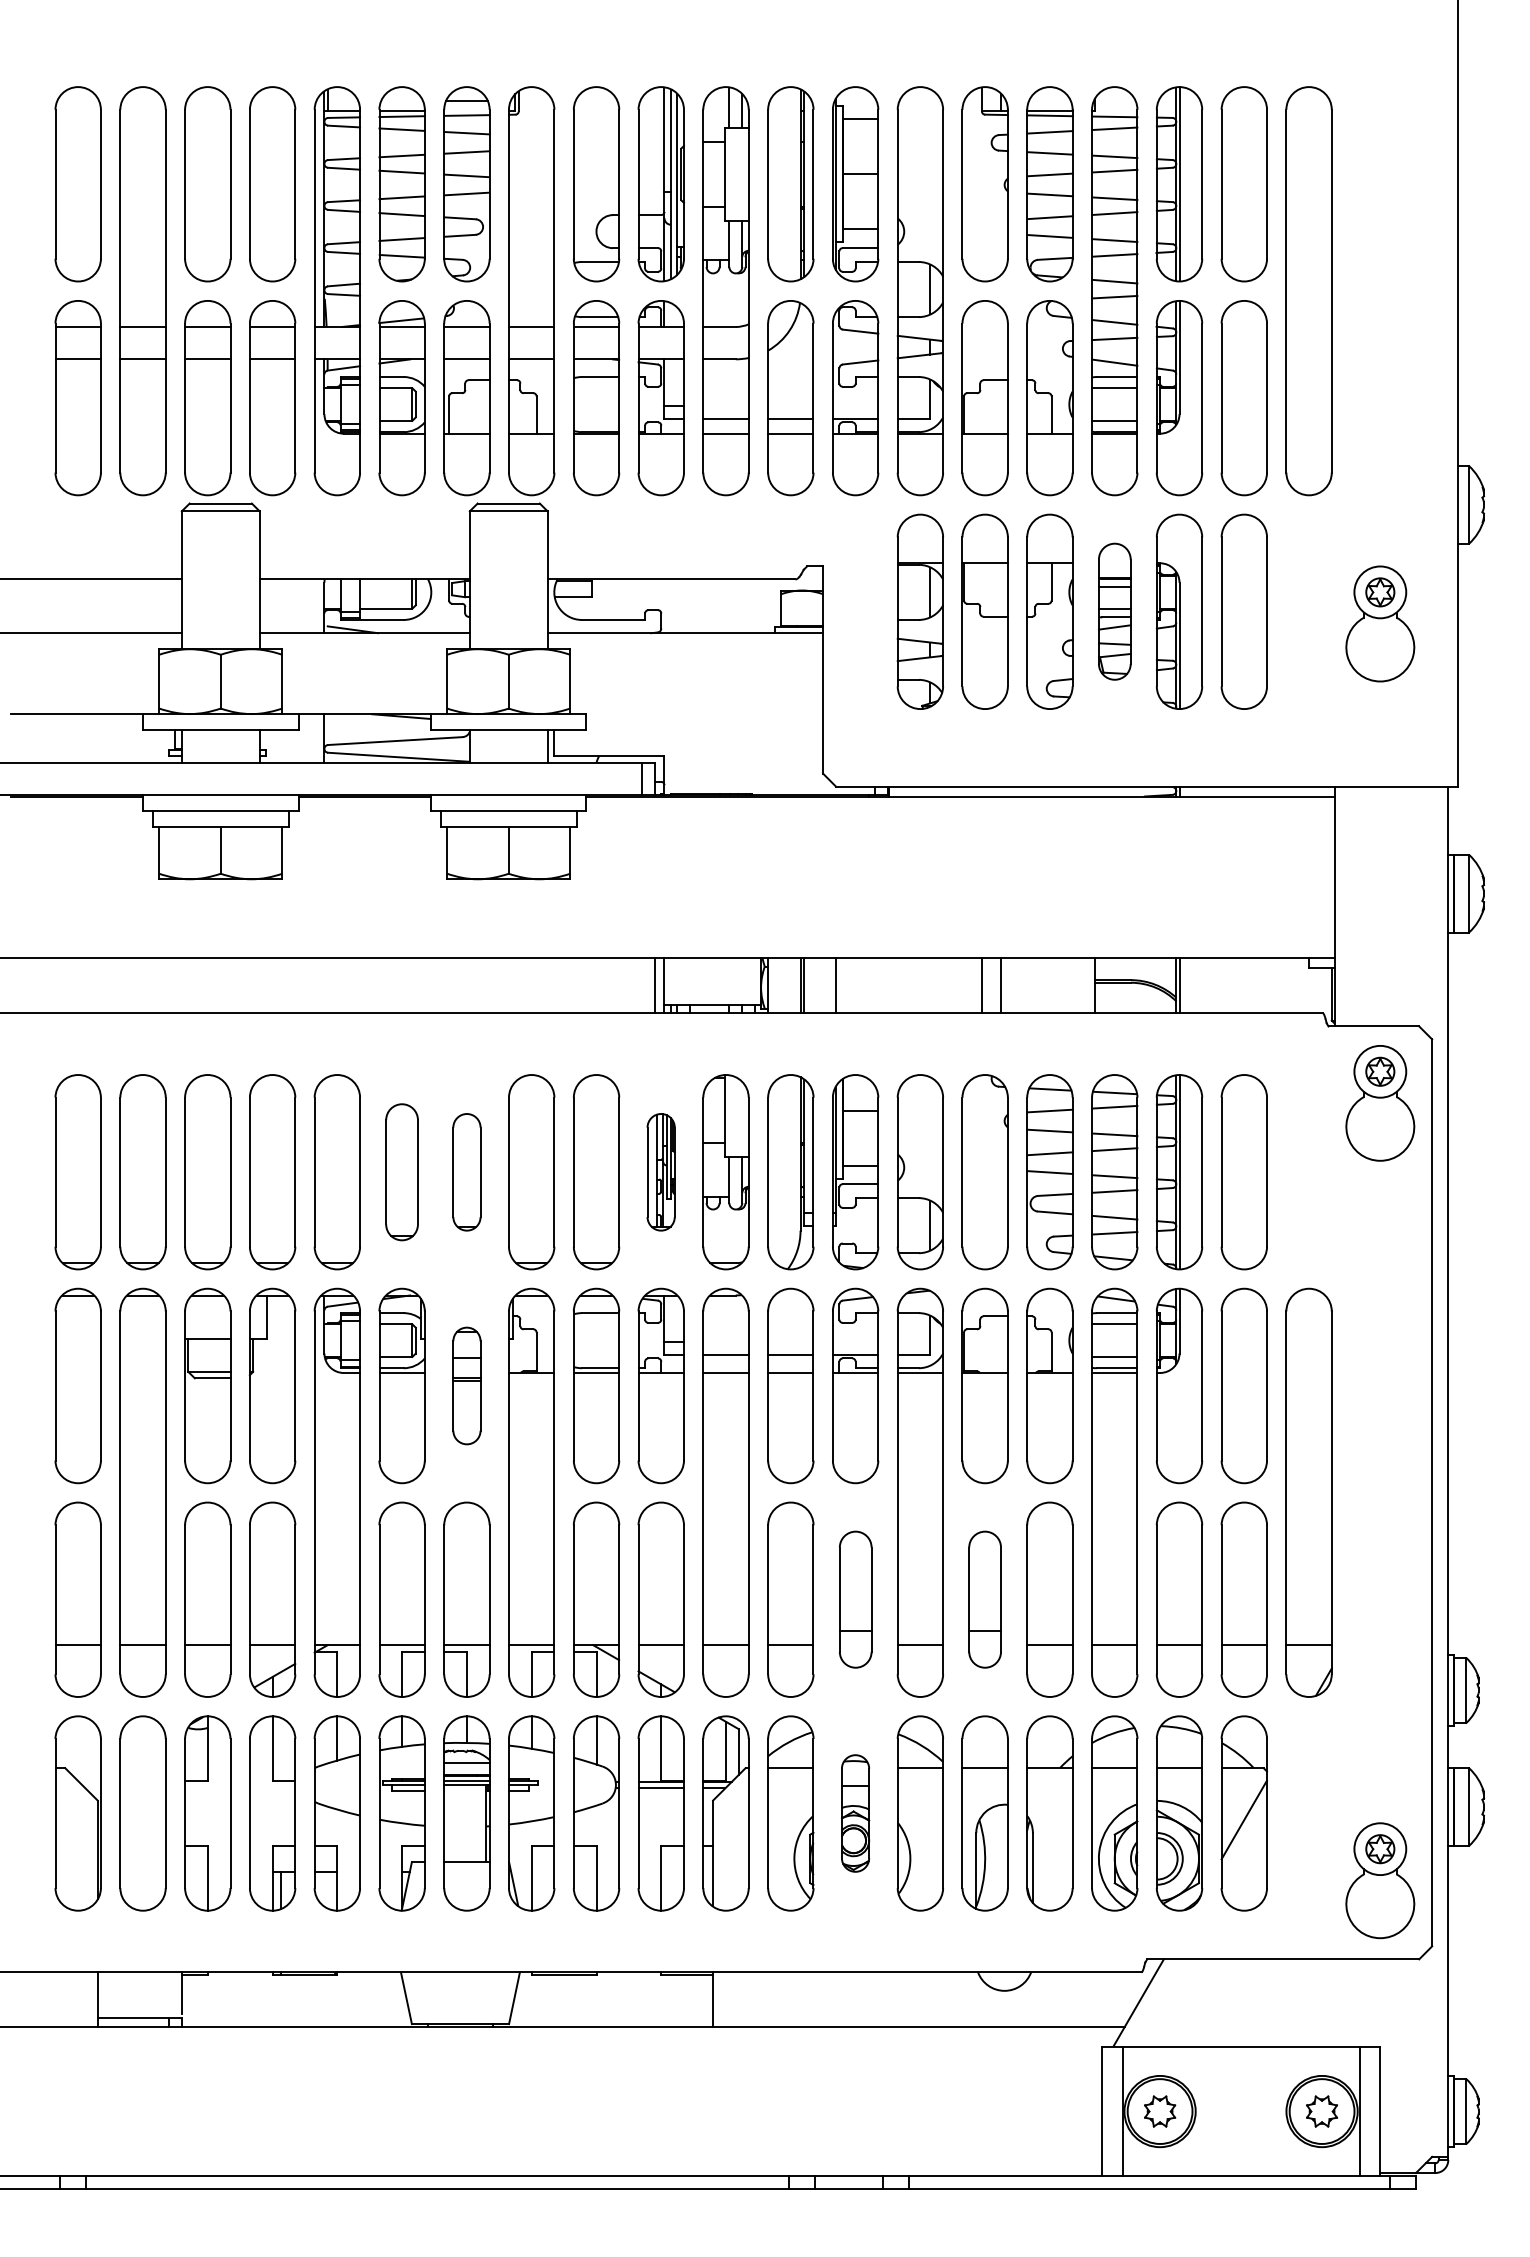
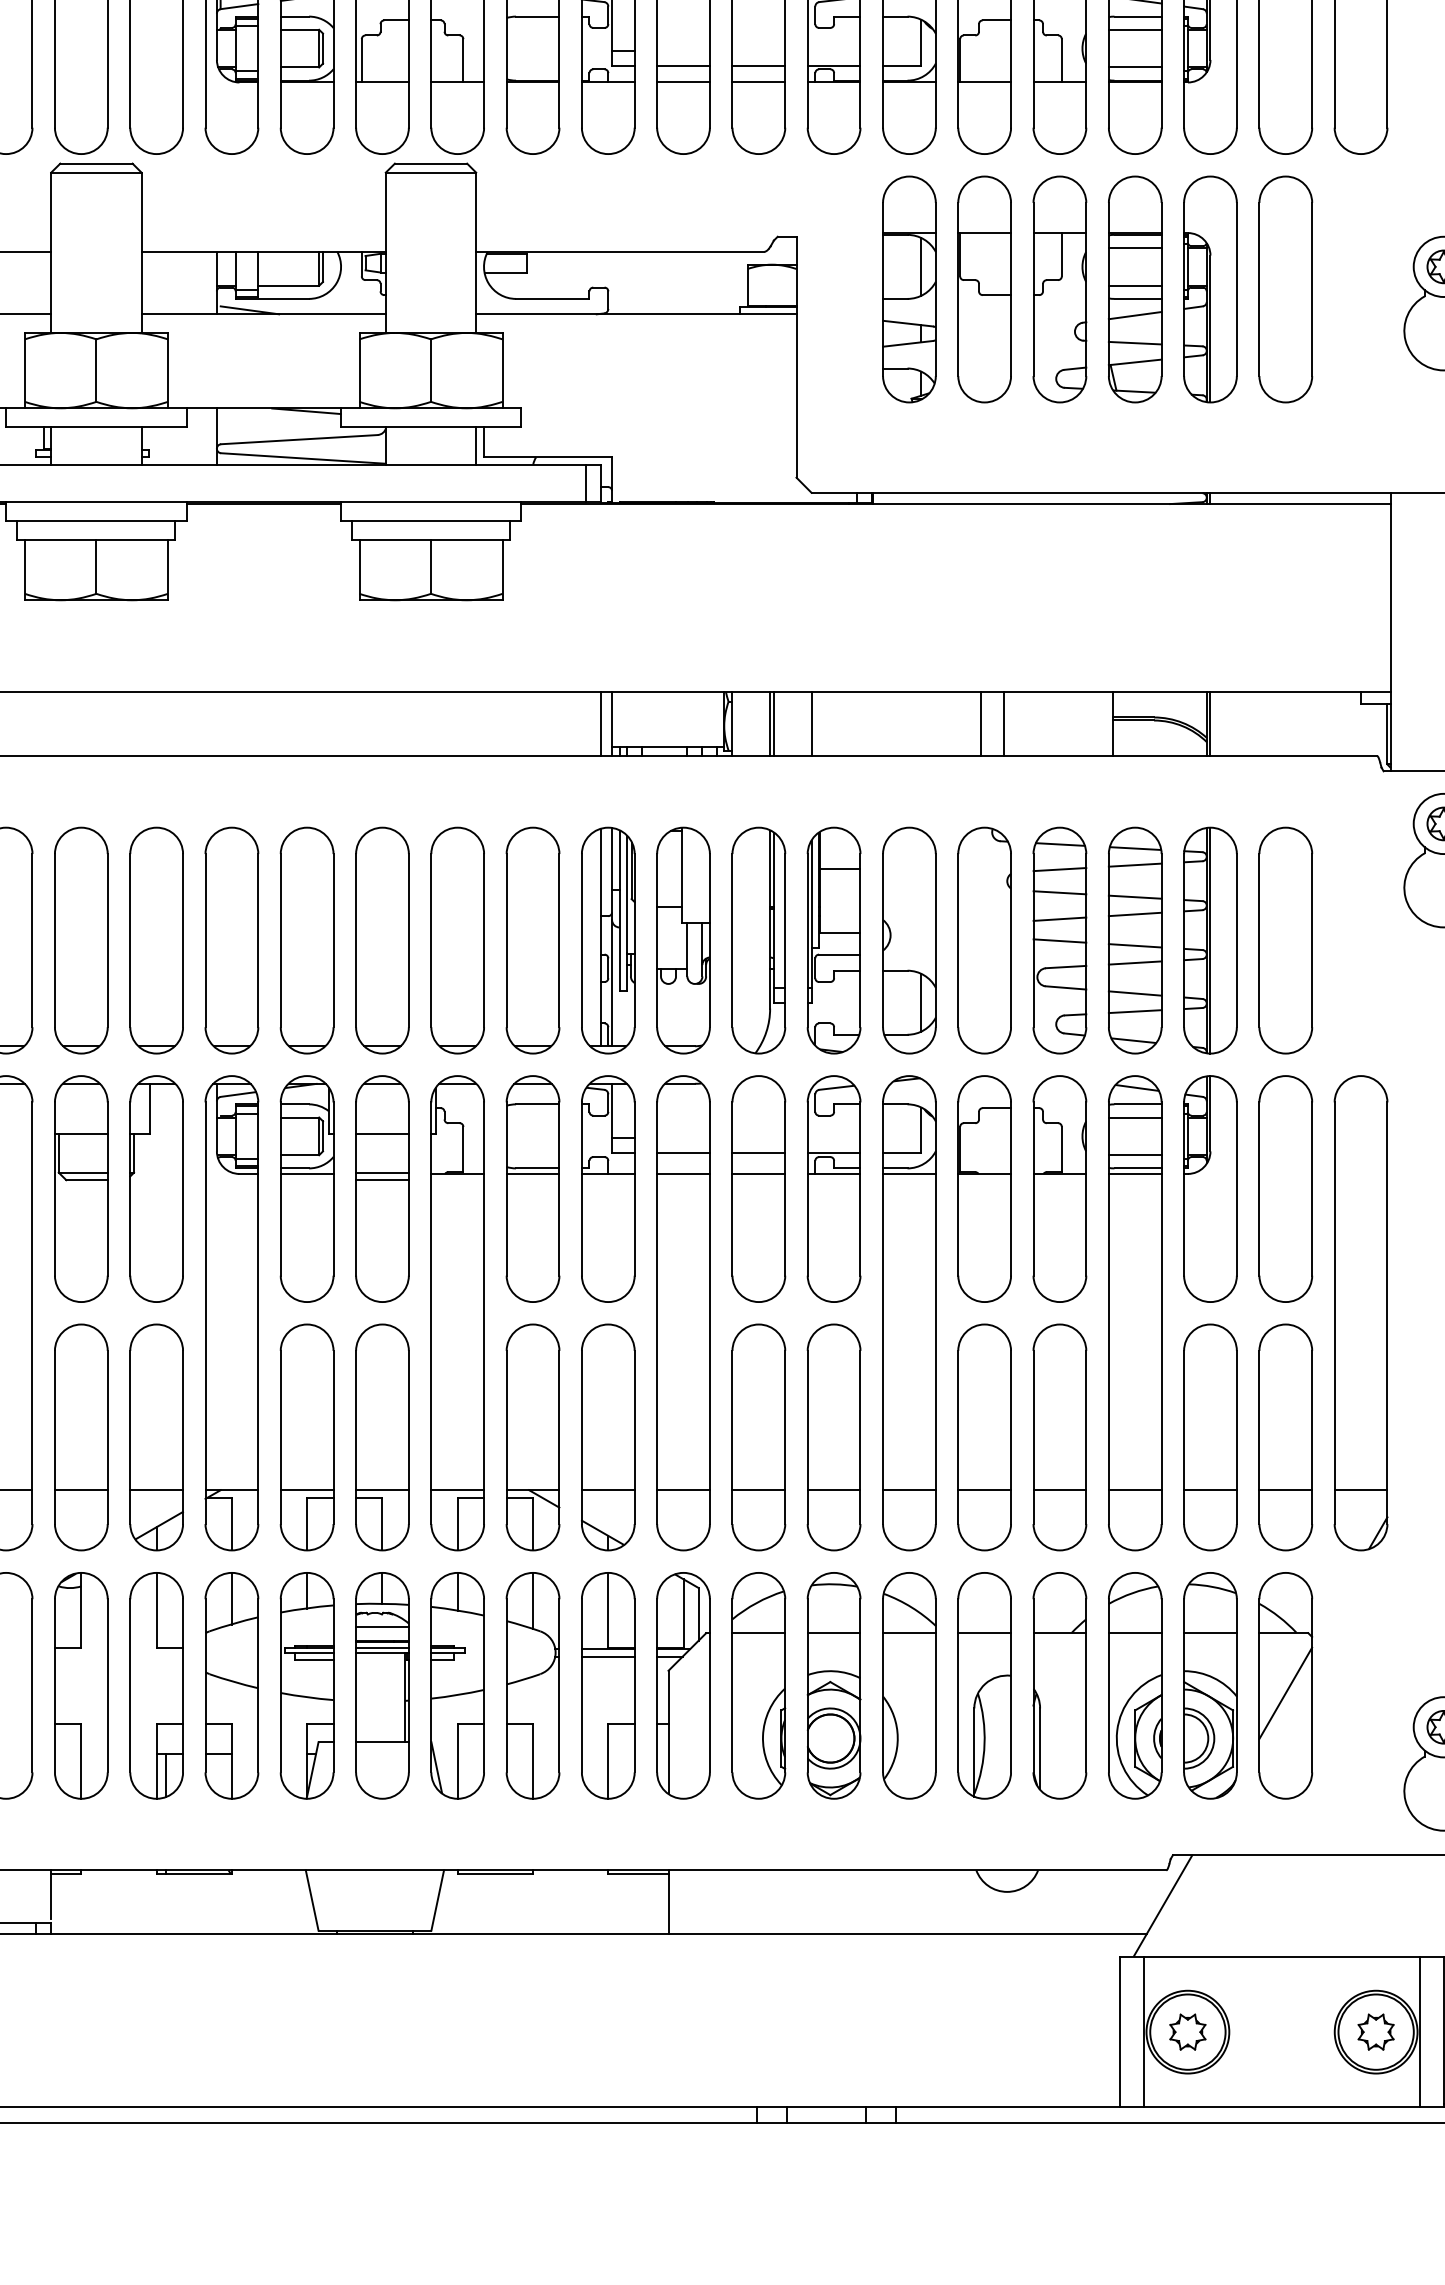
part: (1114, 611) -> (1134, 289), size x1.43
part: (401, 1172) -> (306, 940), size x1.43
part: (466, 1172) -> (381, 940), size x1.67
part: (660, 1172) -> (607, 940), size x1.67
part: (466, 1385) -> (381, 1188), size x1.67
part: (855, 1599) -> (833, 1437), size x1.43
part: (984, 1599) -> (983, 1437), size x1.43
part: (855, 1813) -> (833, 1685), size x1.67

